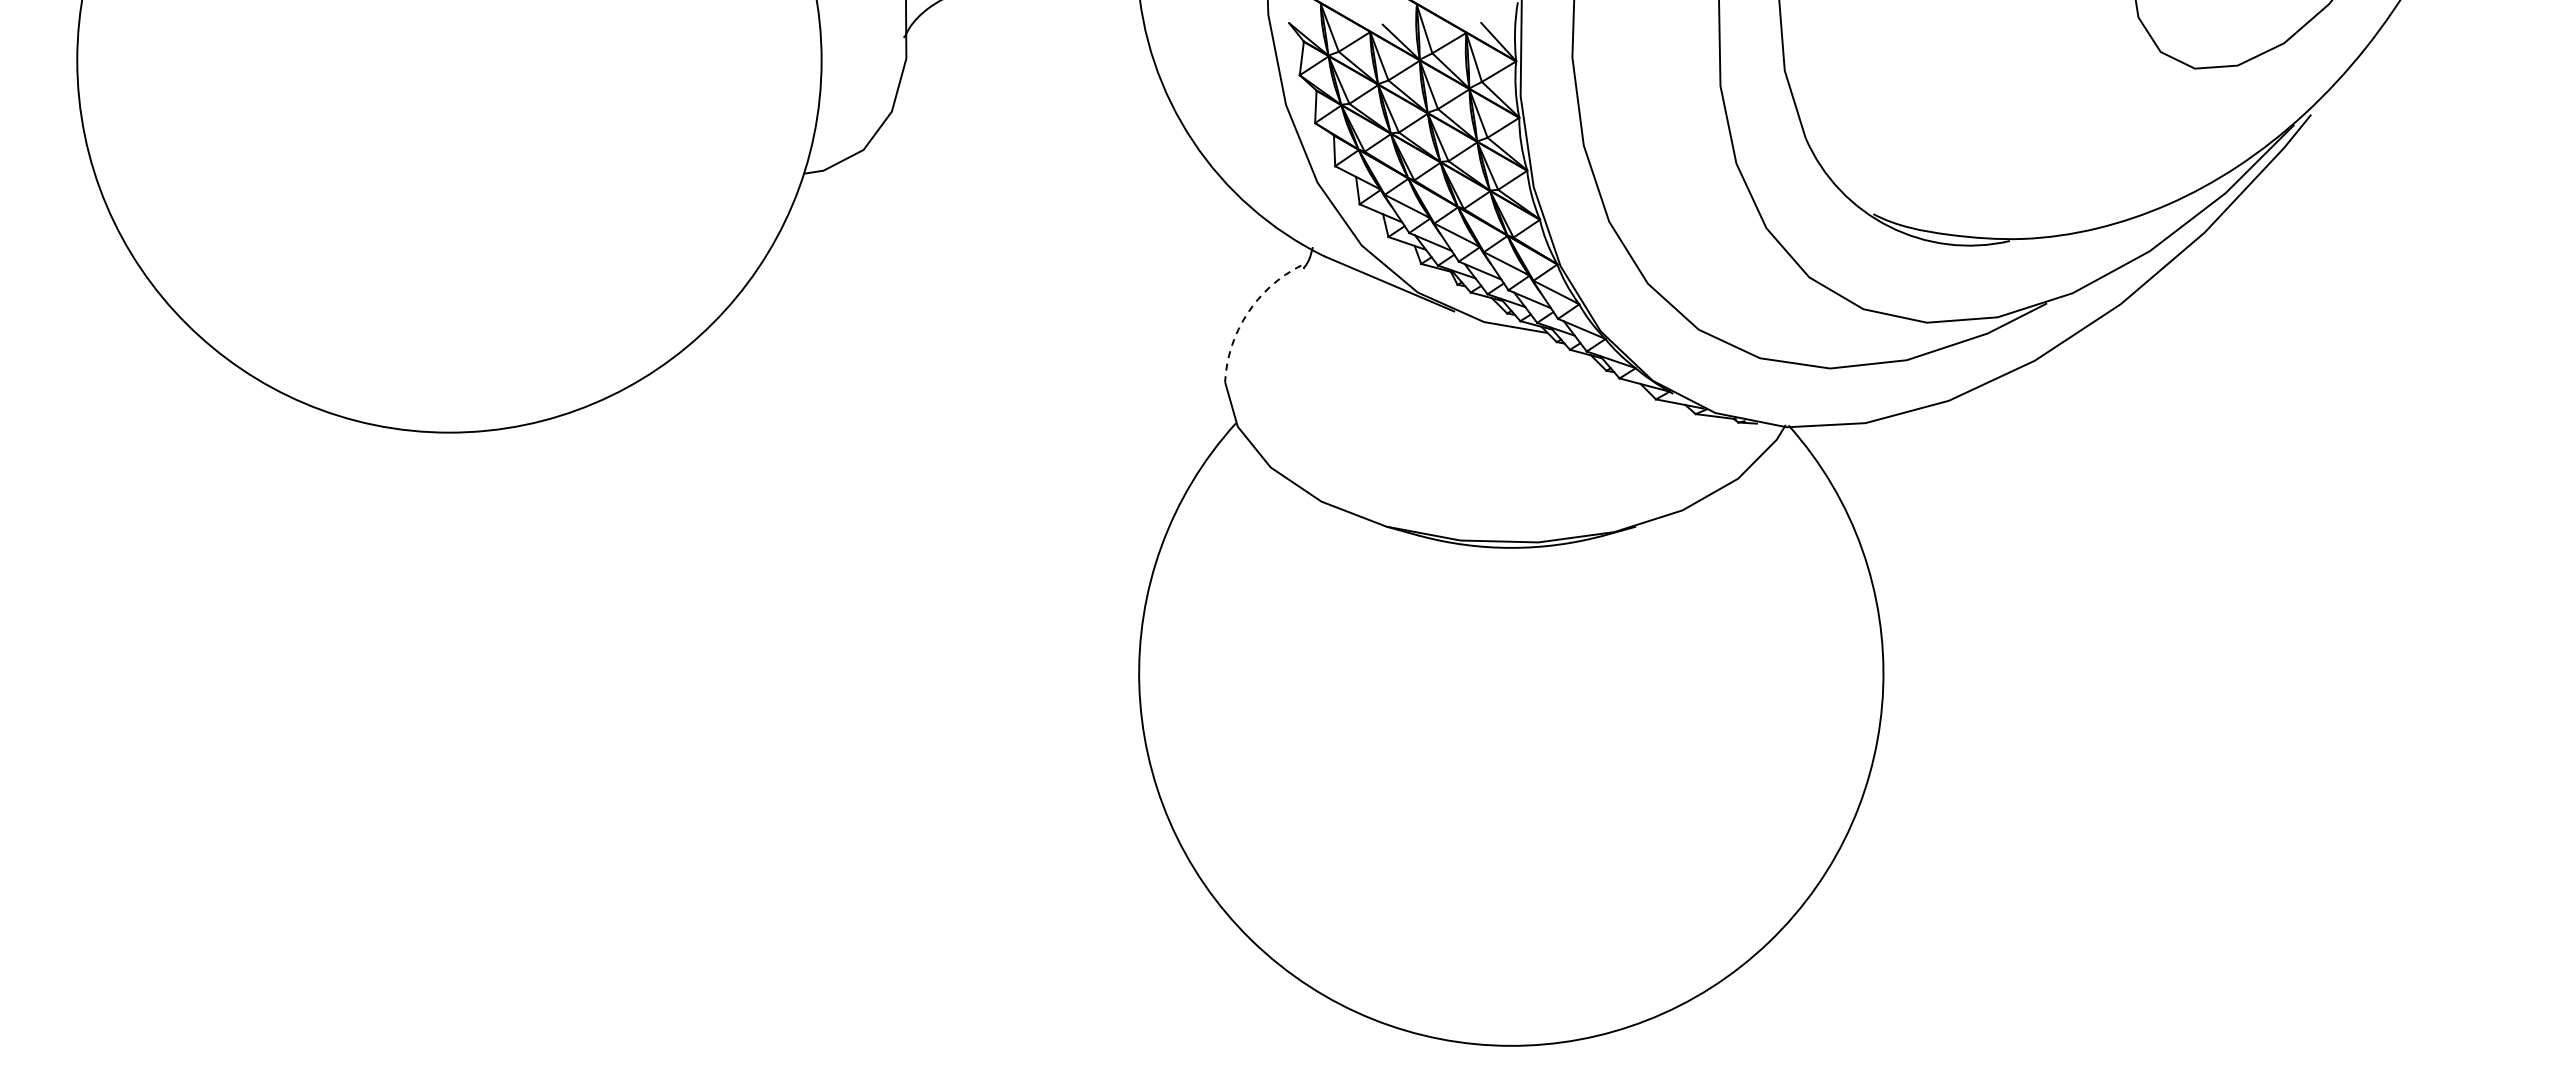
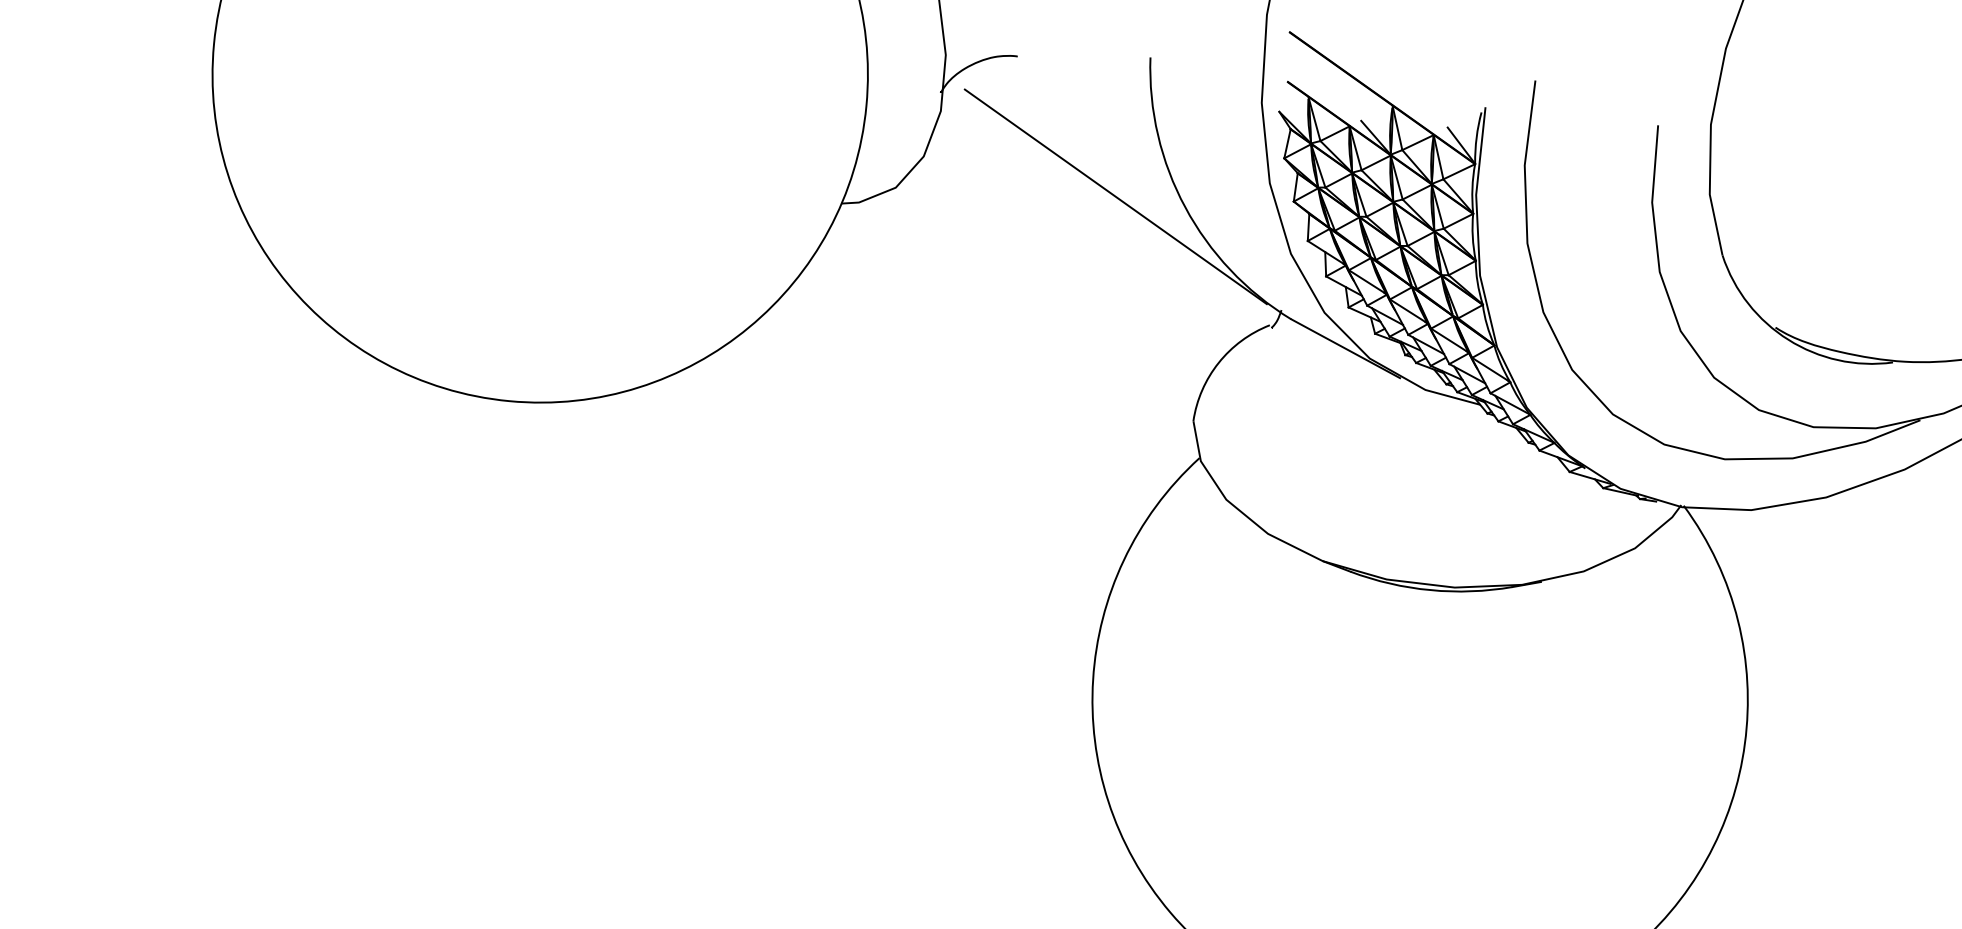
line: (1113, 136) -> (1115, 196), added
arc: (1247, 313) -> (1218, 362), dashed -> solid

